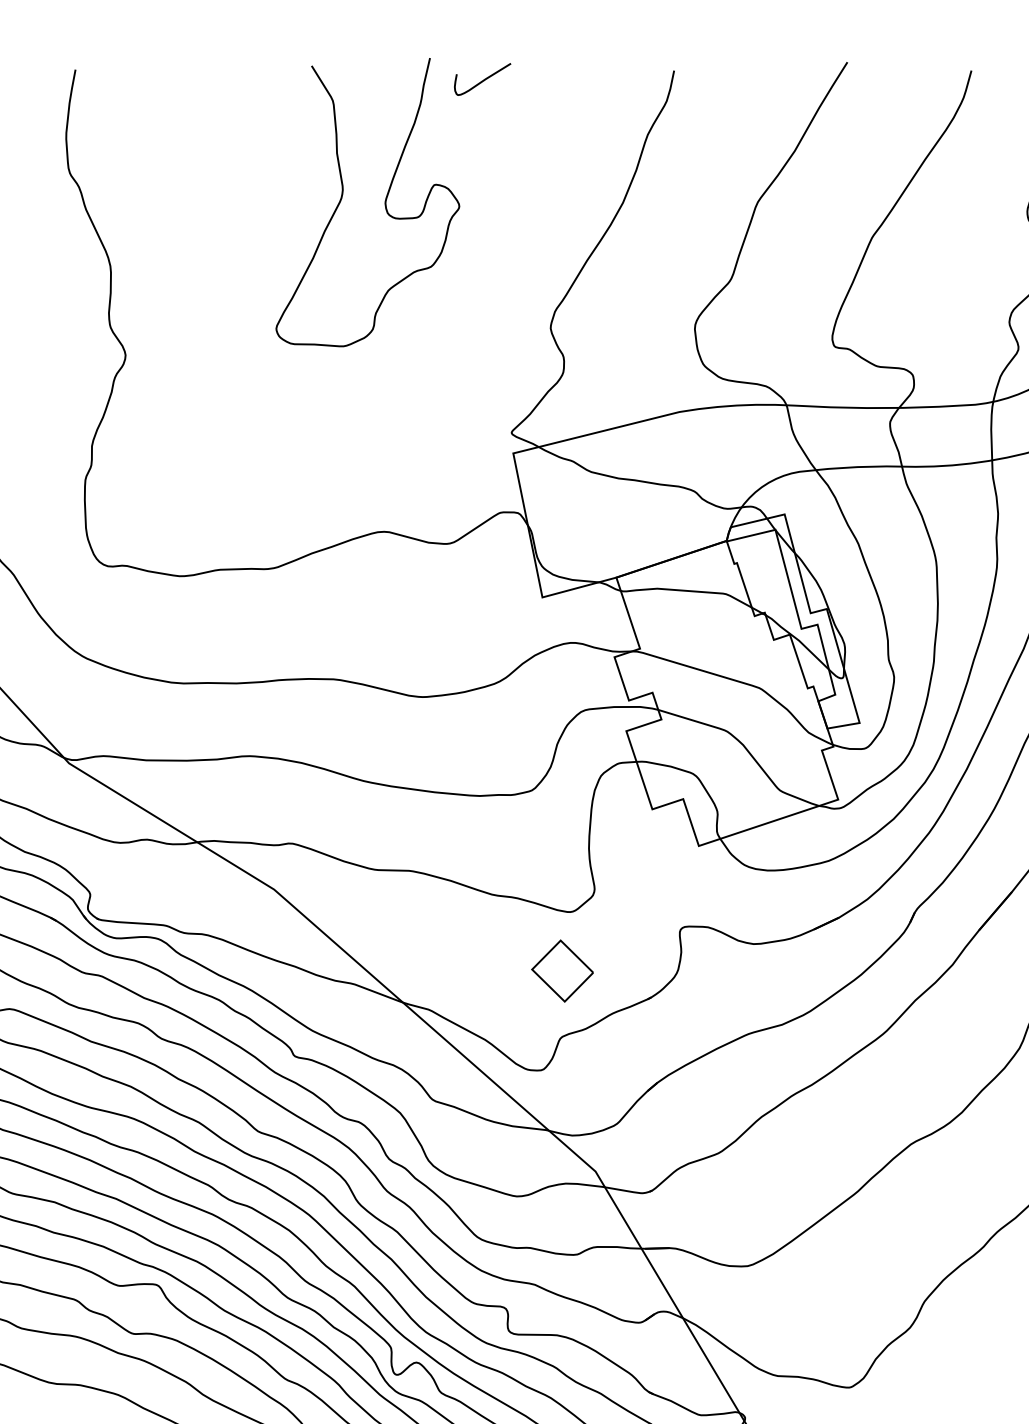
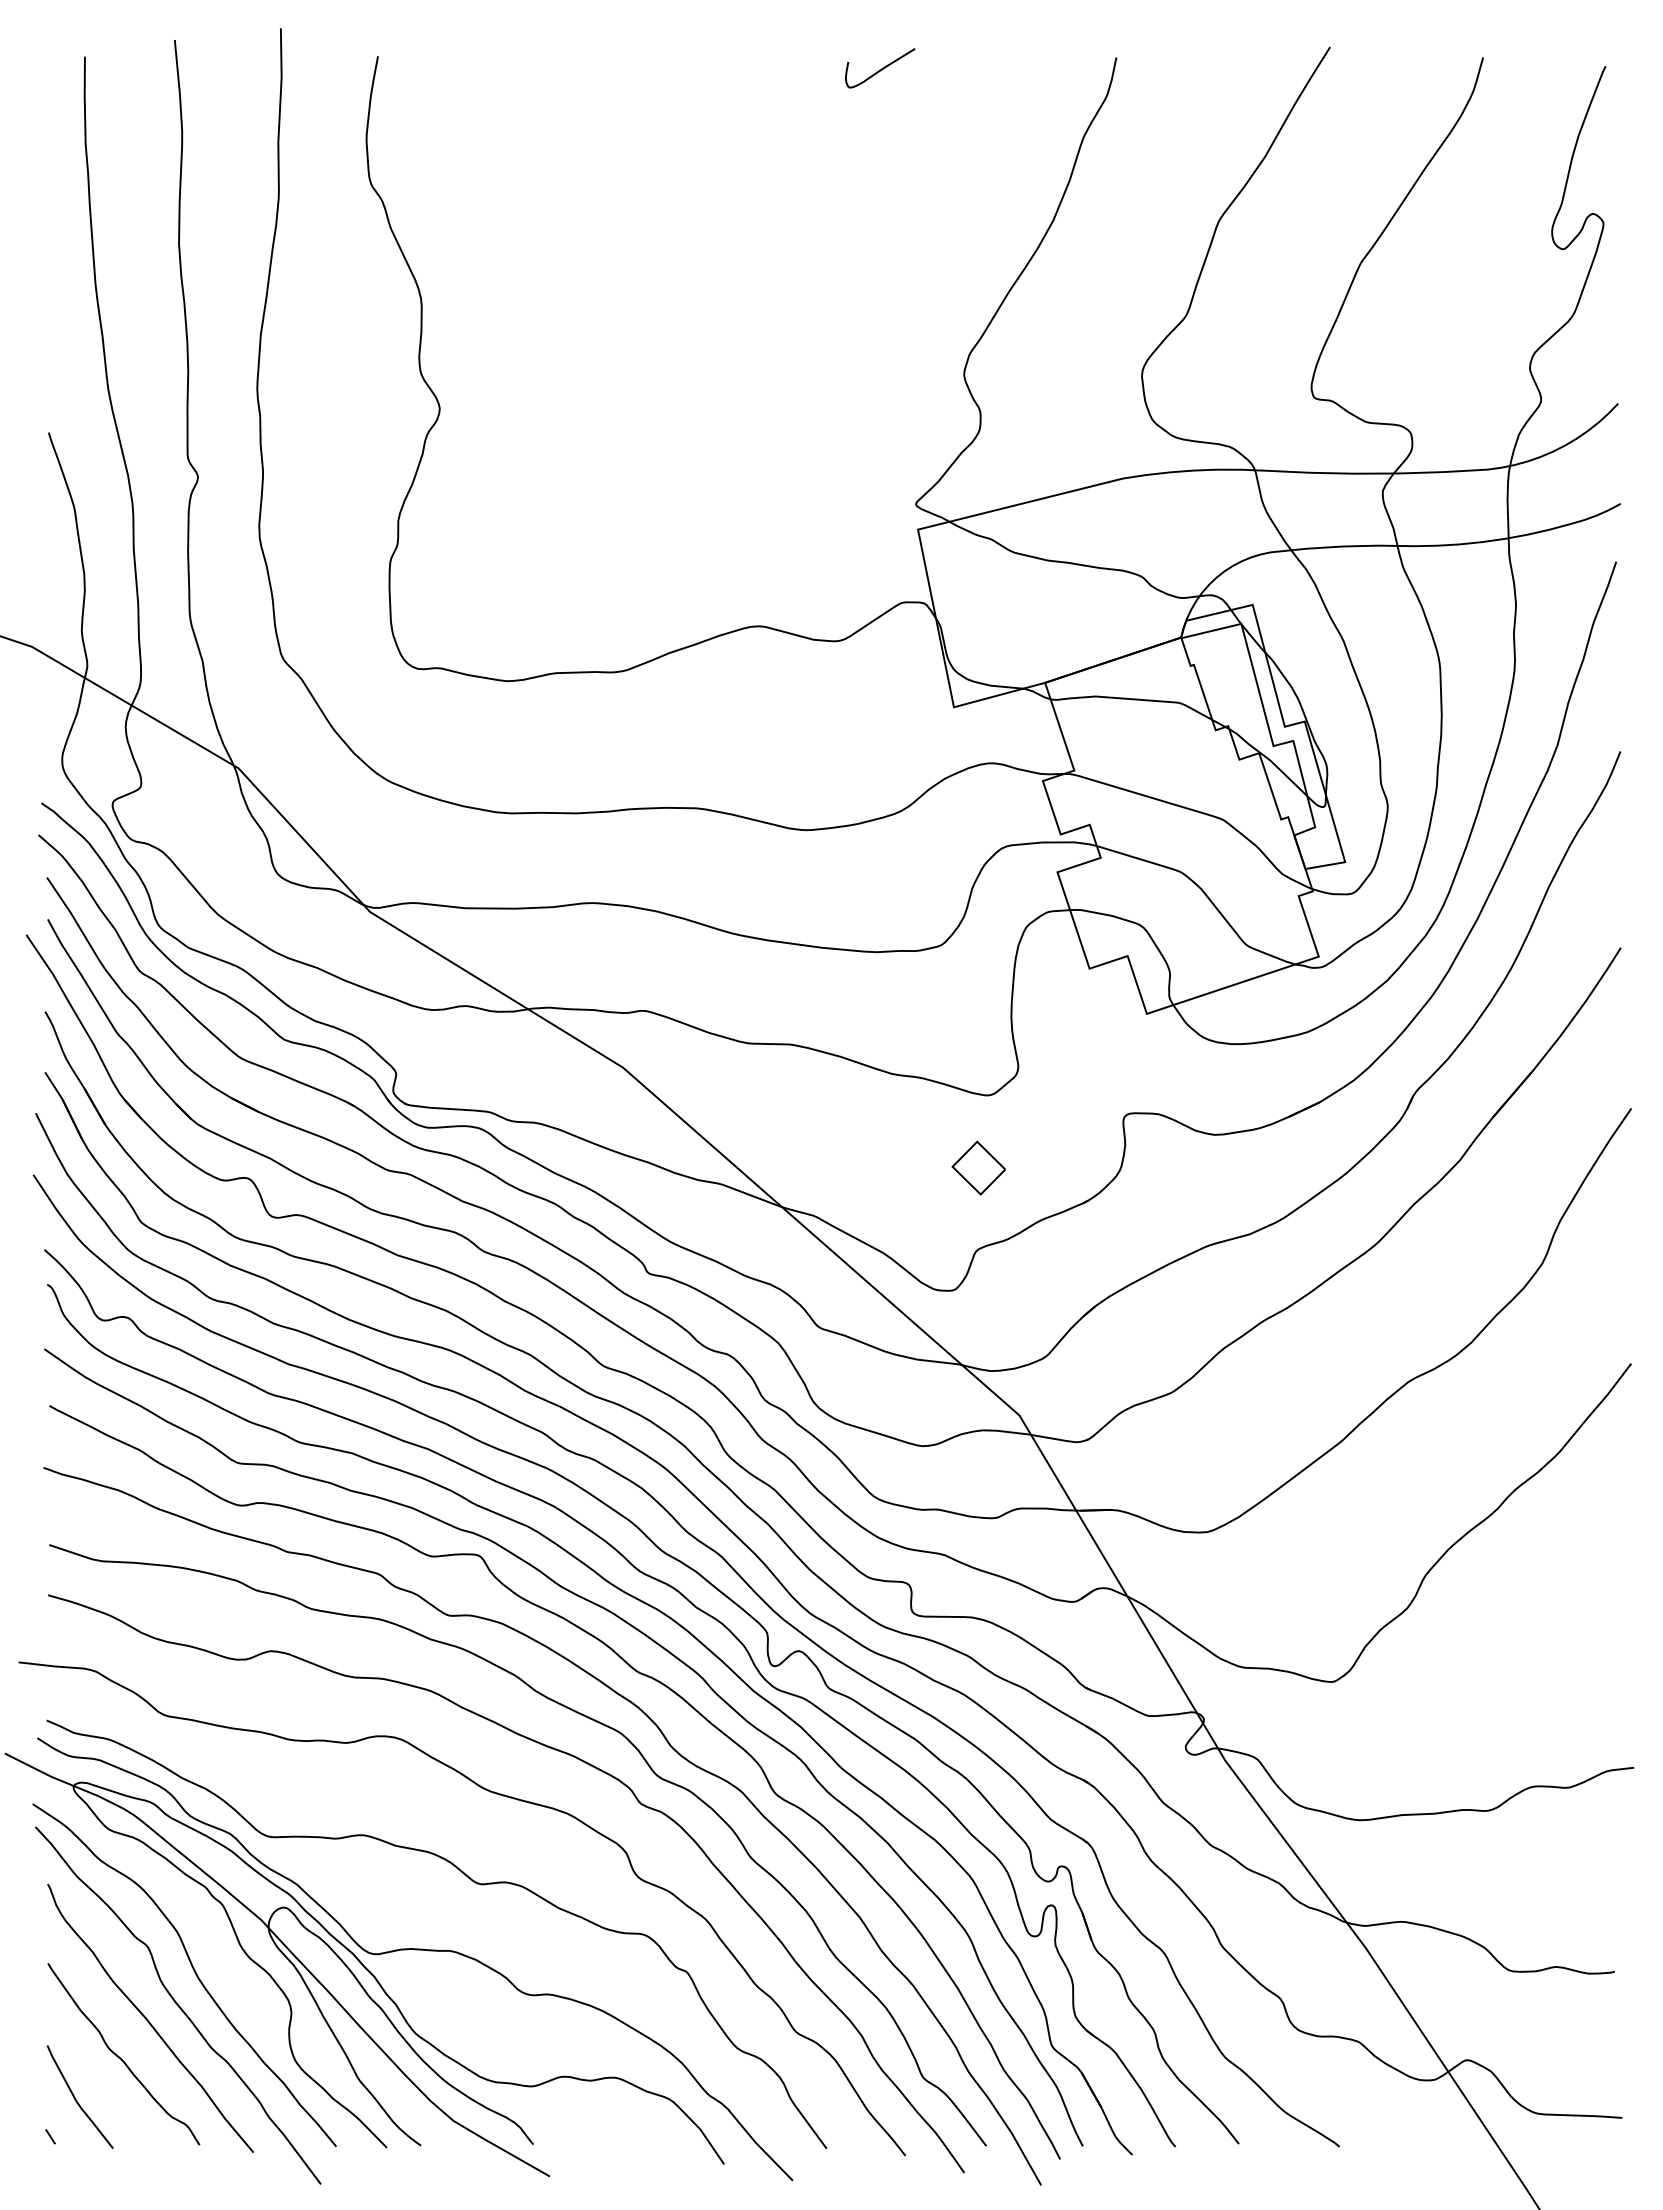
curve: (384, 202) -> (759, 220), removed
part: (562, 970) -> (978, 1167), size x0.7

